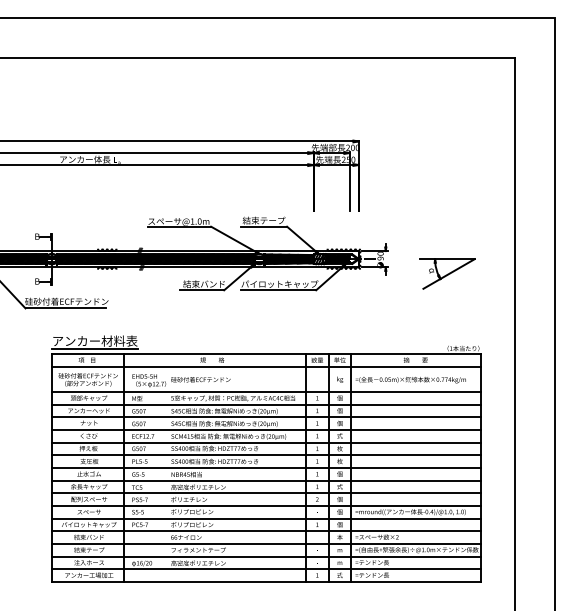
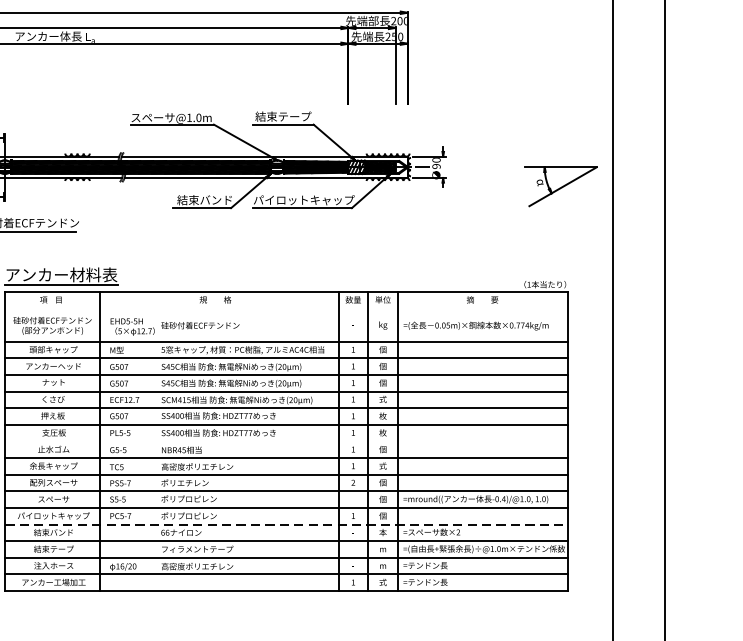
part: (447, 273) -> (561, 186), moved
line: (266, 366) -> (286, 308), removed
line: (266, 468) -> (286, 442), removed
line: (267, 531) -> (287, 524), solid -> dashed

